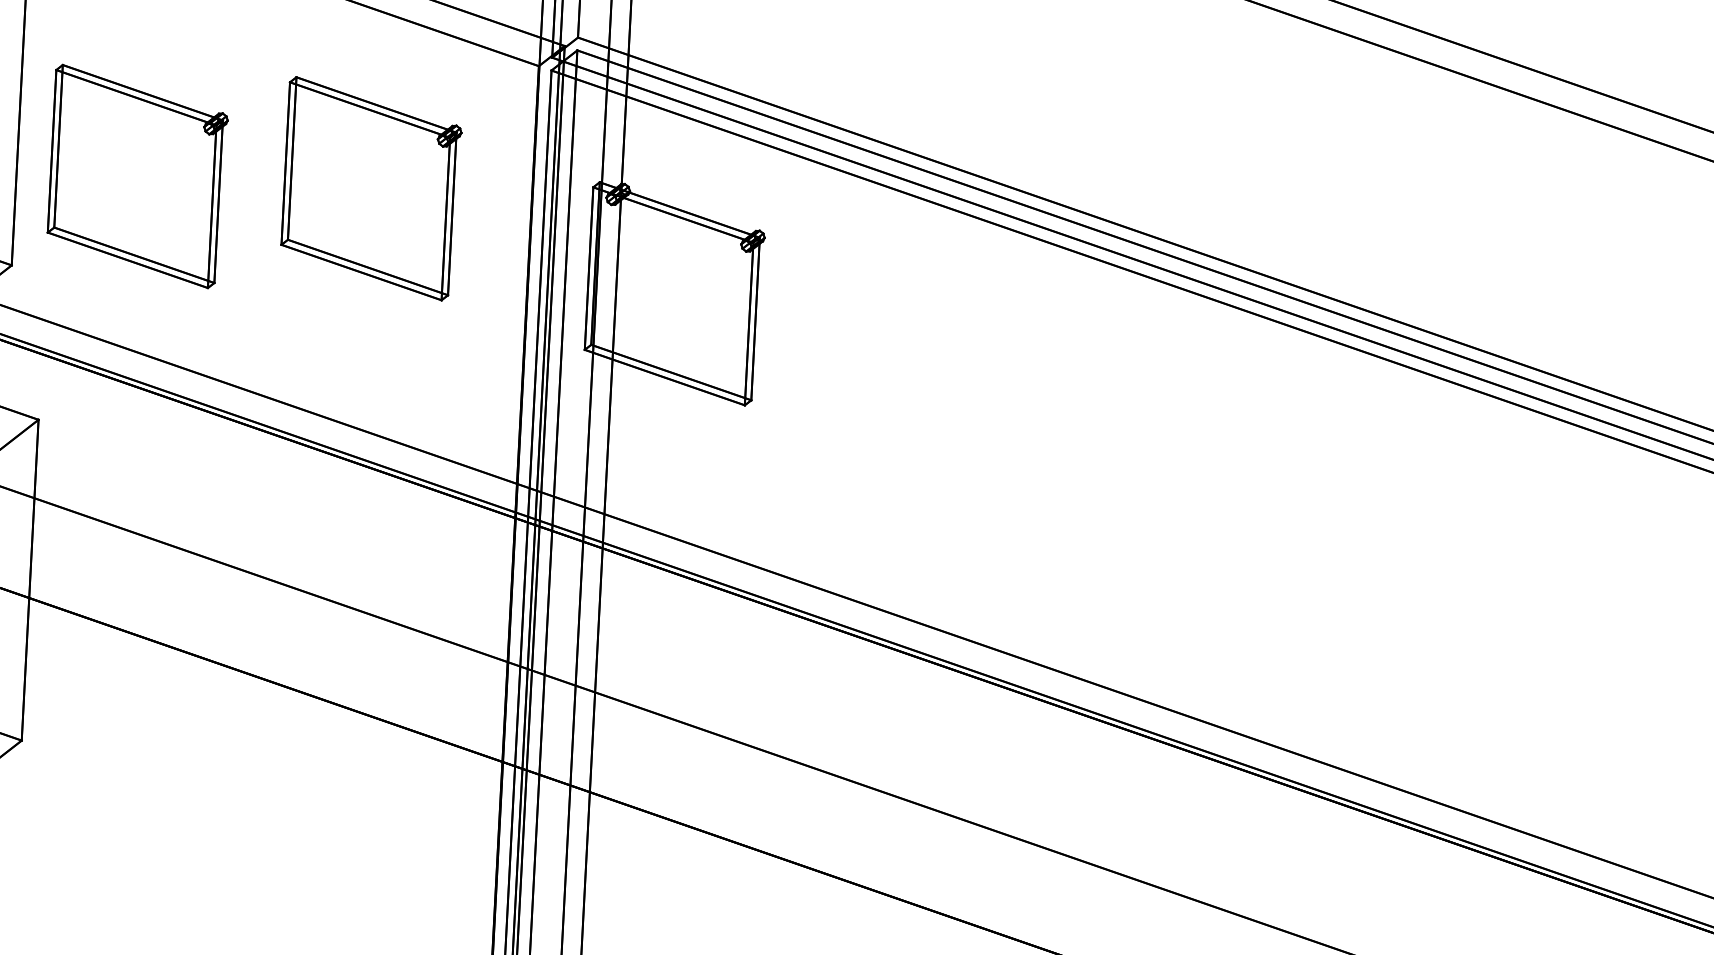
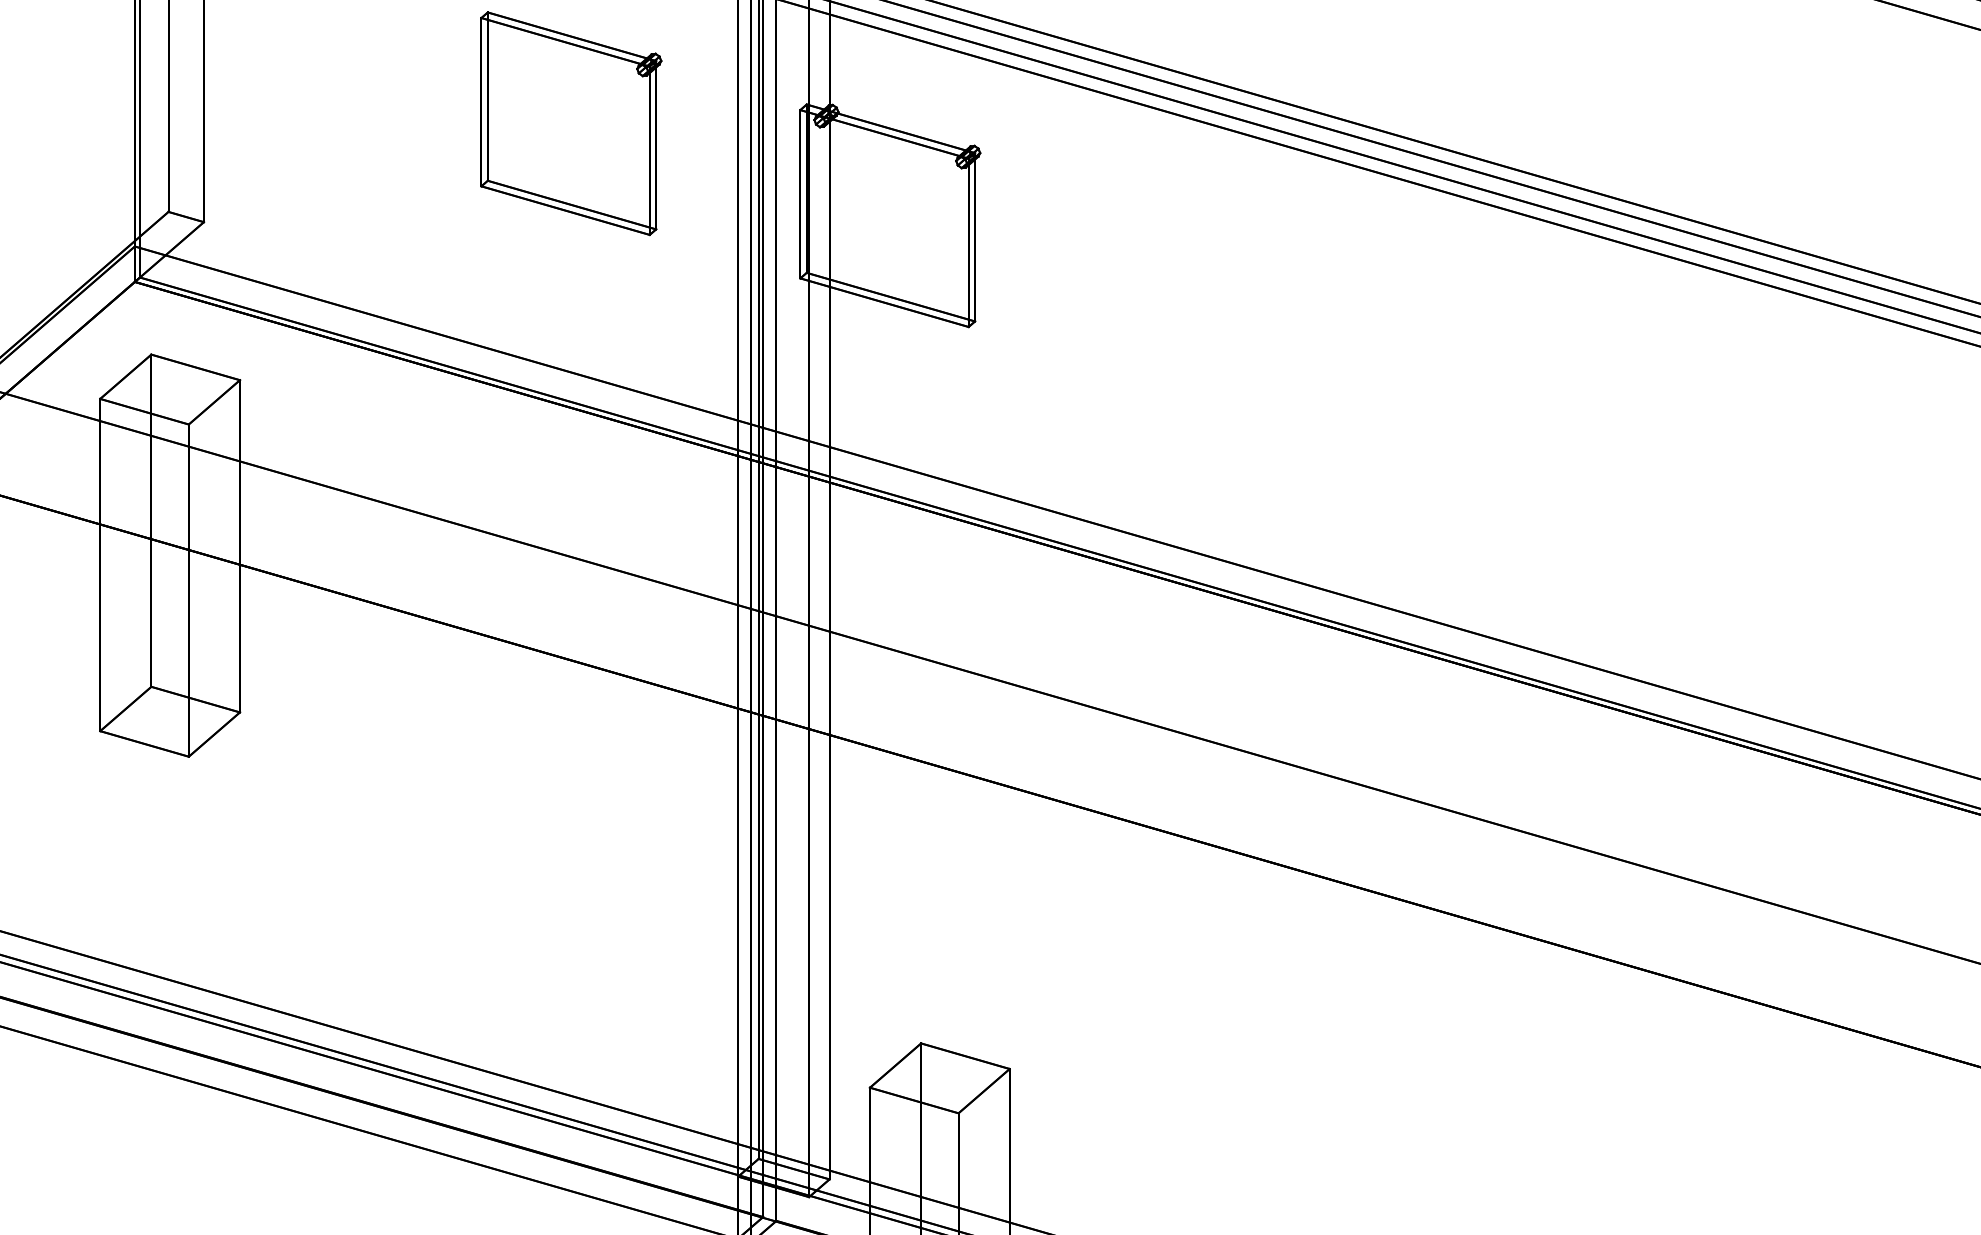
part: (138, 176) -> (329, 123), removed

